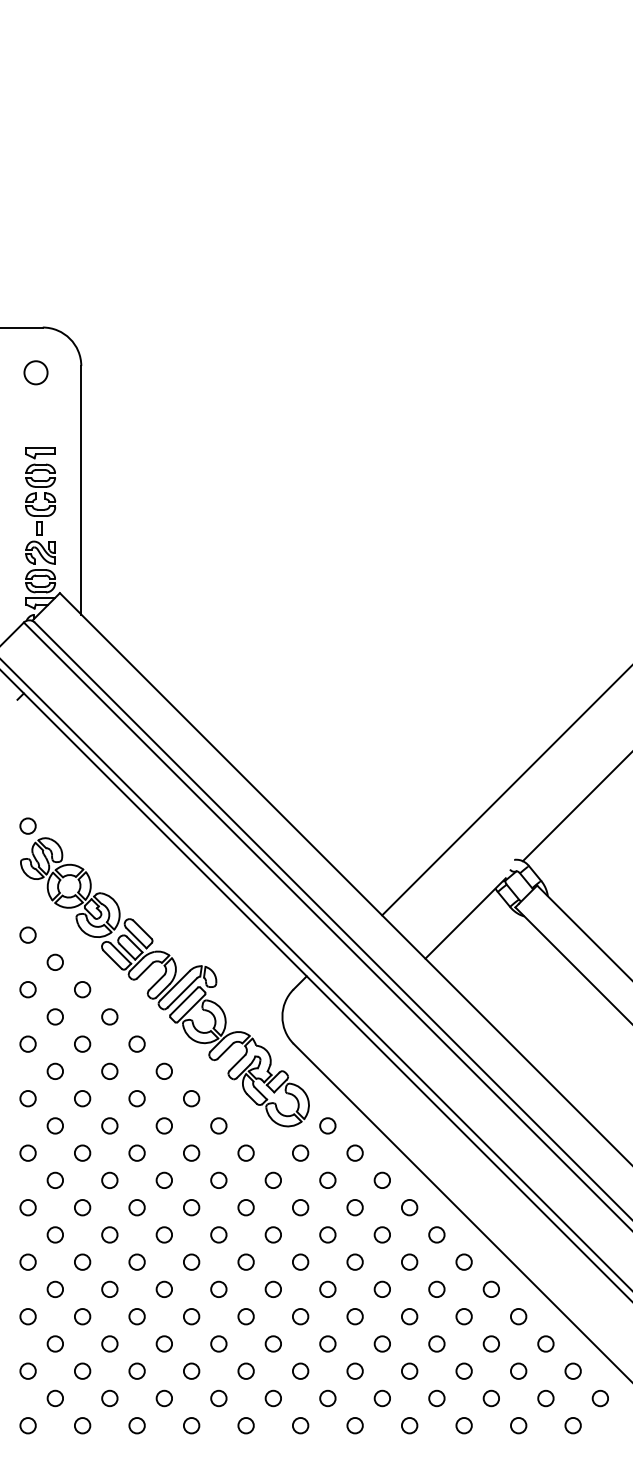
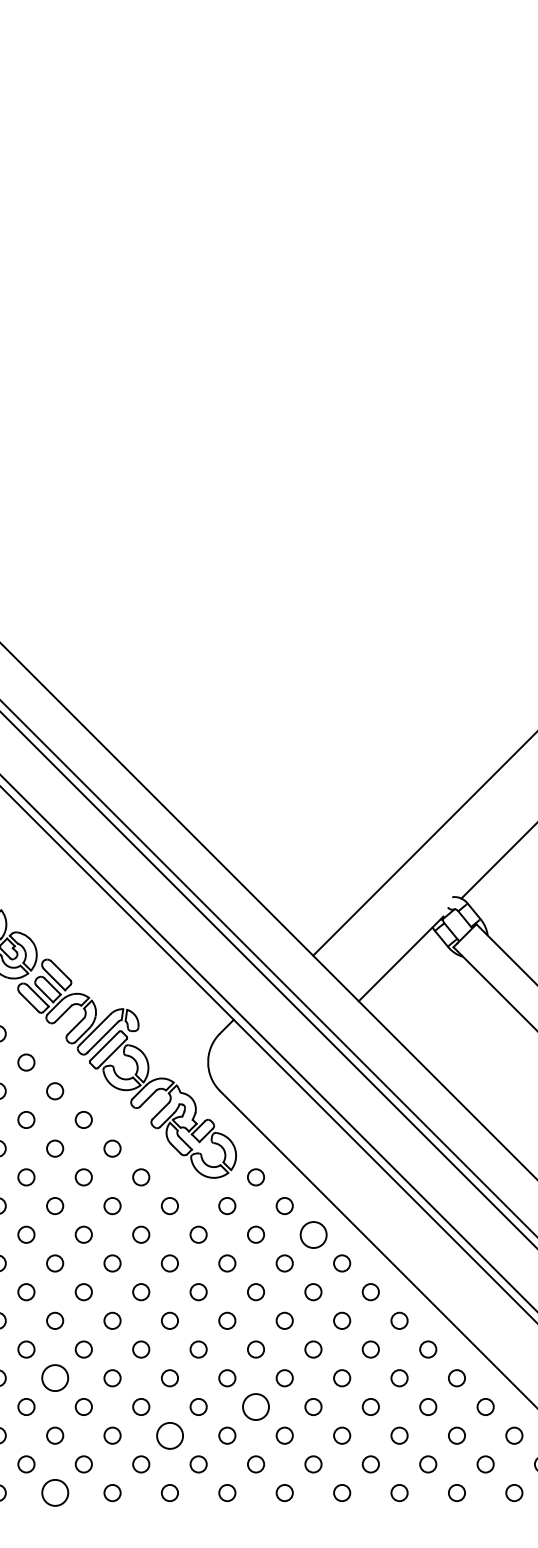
circle: (381, 1179) -> (312, 1233), size x1.6
circle: (136, 1316) -> (54, 1378), size x1.6
circle: (327, 1343) -> (255, 1406), size x1.6
circle: (245, 1370) -> (169, 1434), size x1.6
circle: (136, 1425) -> (54, 1492), size x1.6

